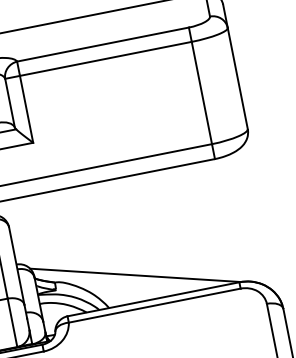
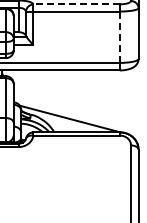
line: (102, 44) -> (76, 4), solid -> dashed
line: (201, 93) -> (119, 37), solid -> dashed

